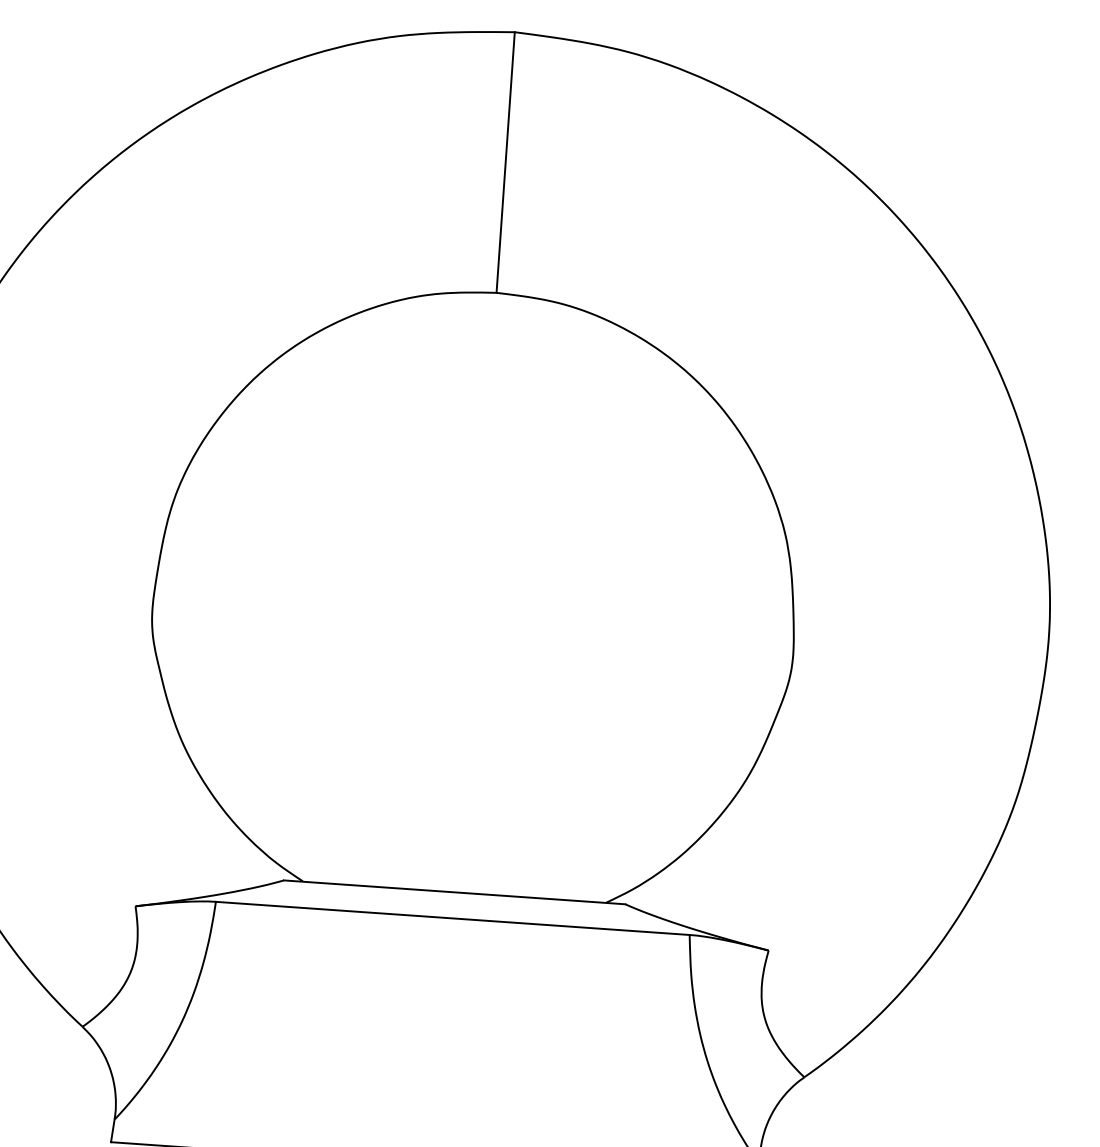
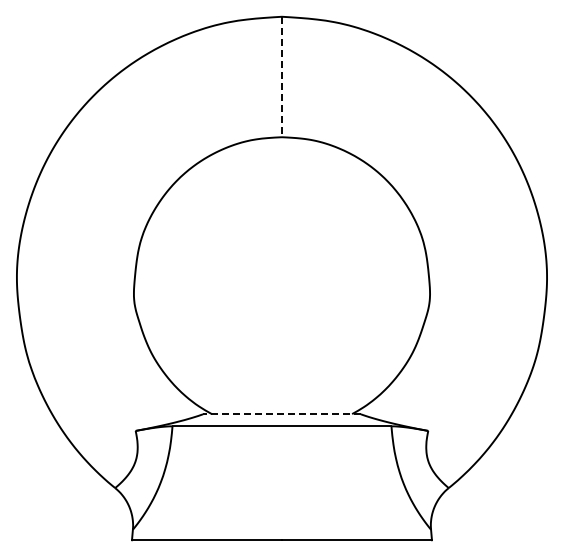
line: (504, 163) -> (281, 77), solid -> dashed
line: (453, 892) -> (281, 414), solid -> dashed

